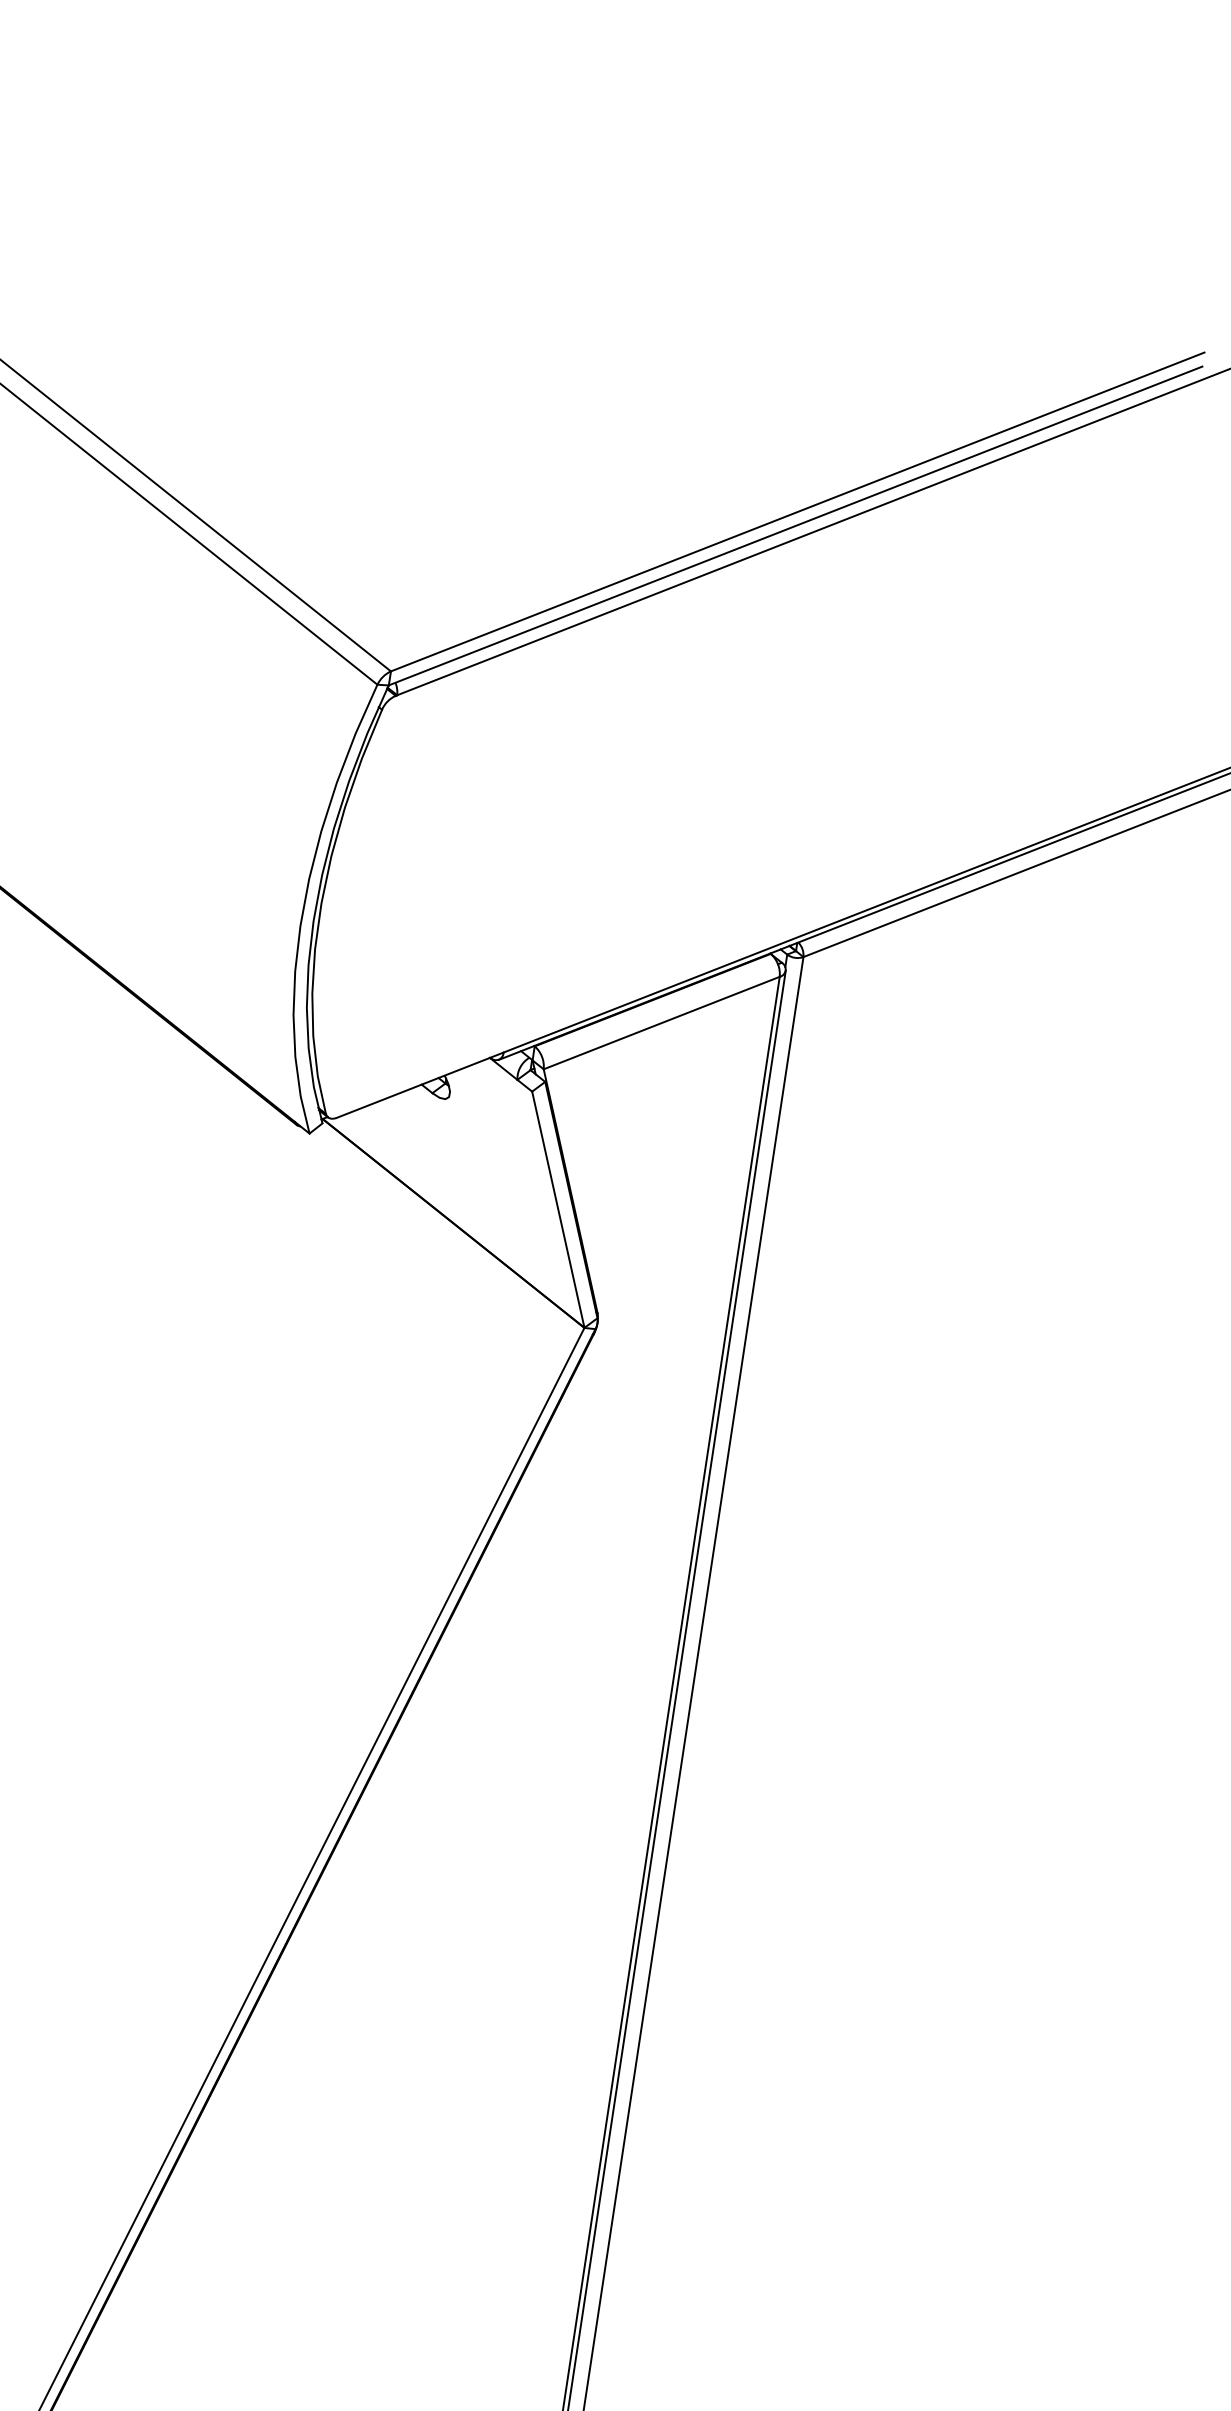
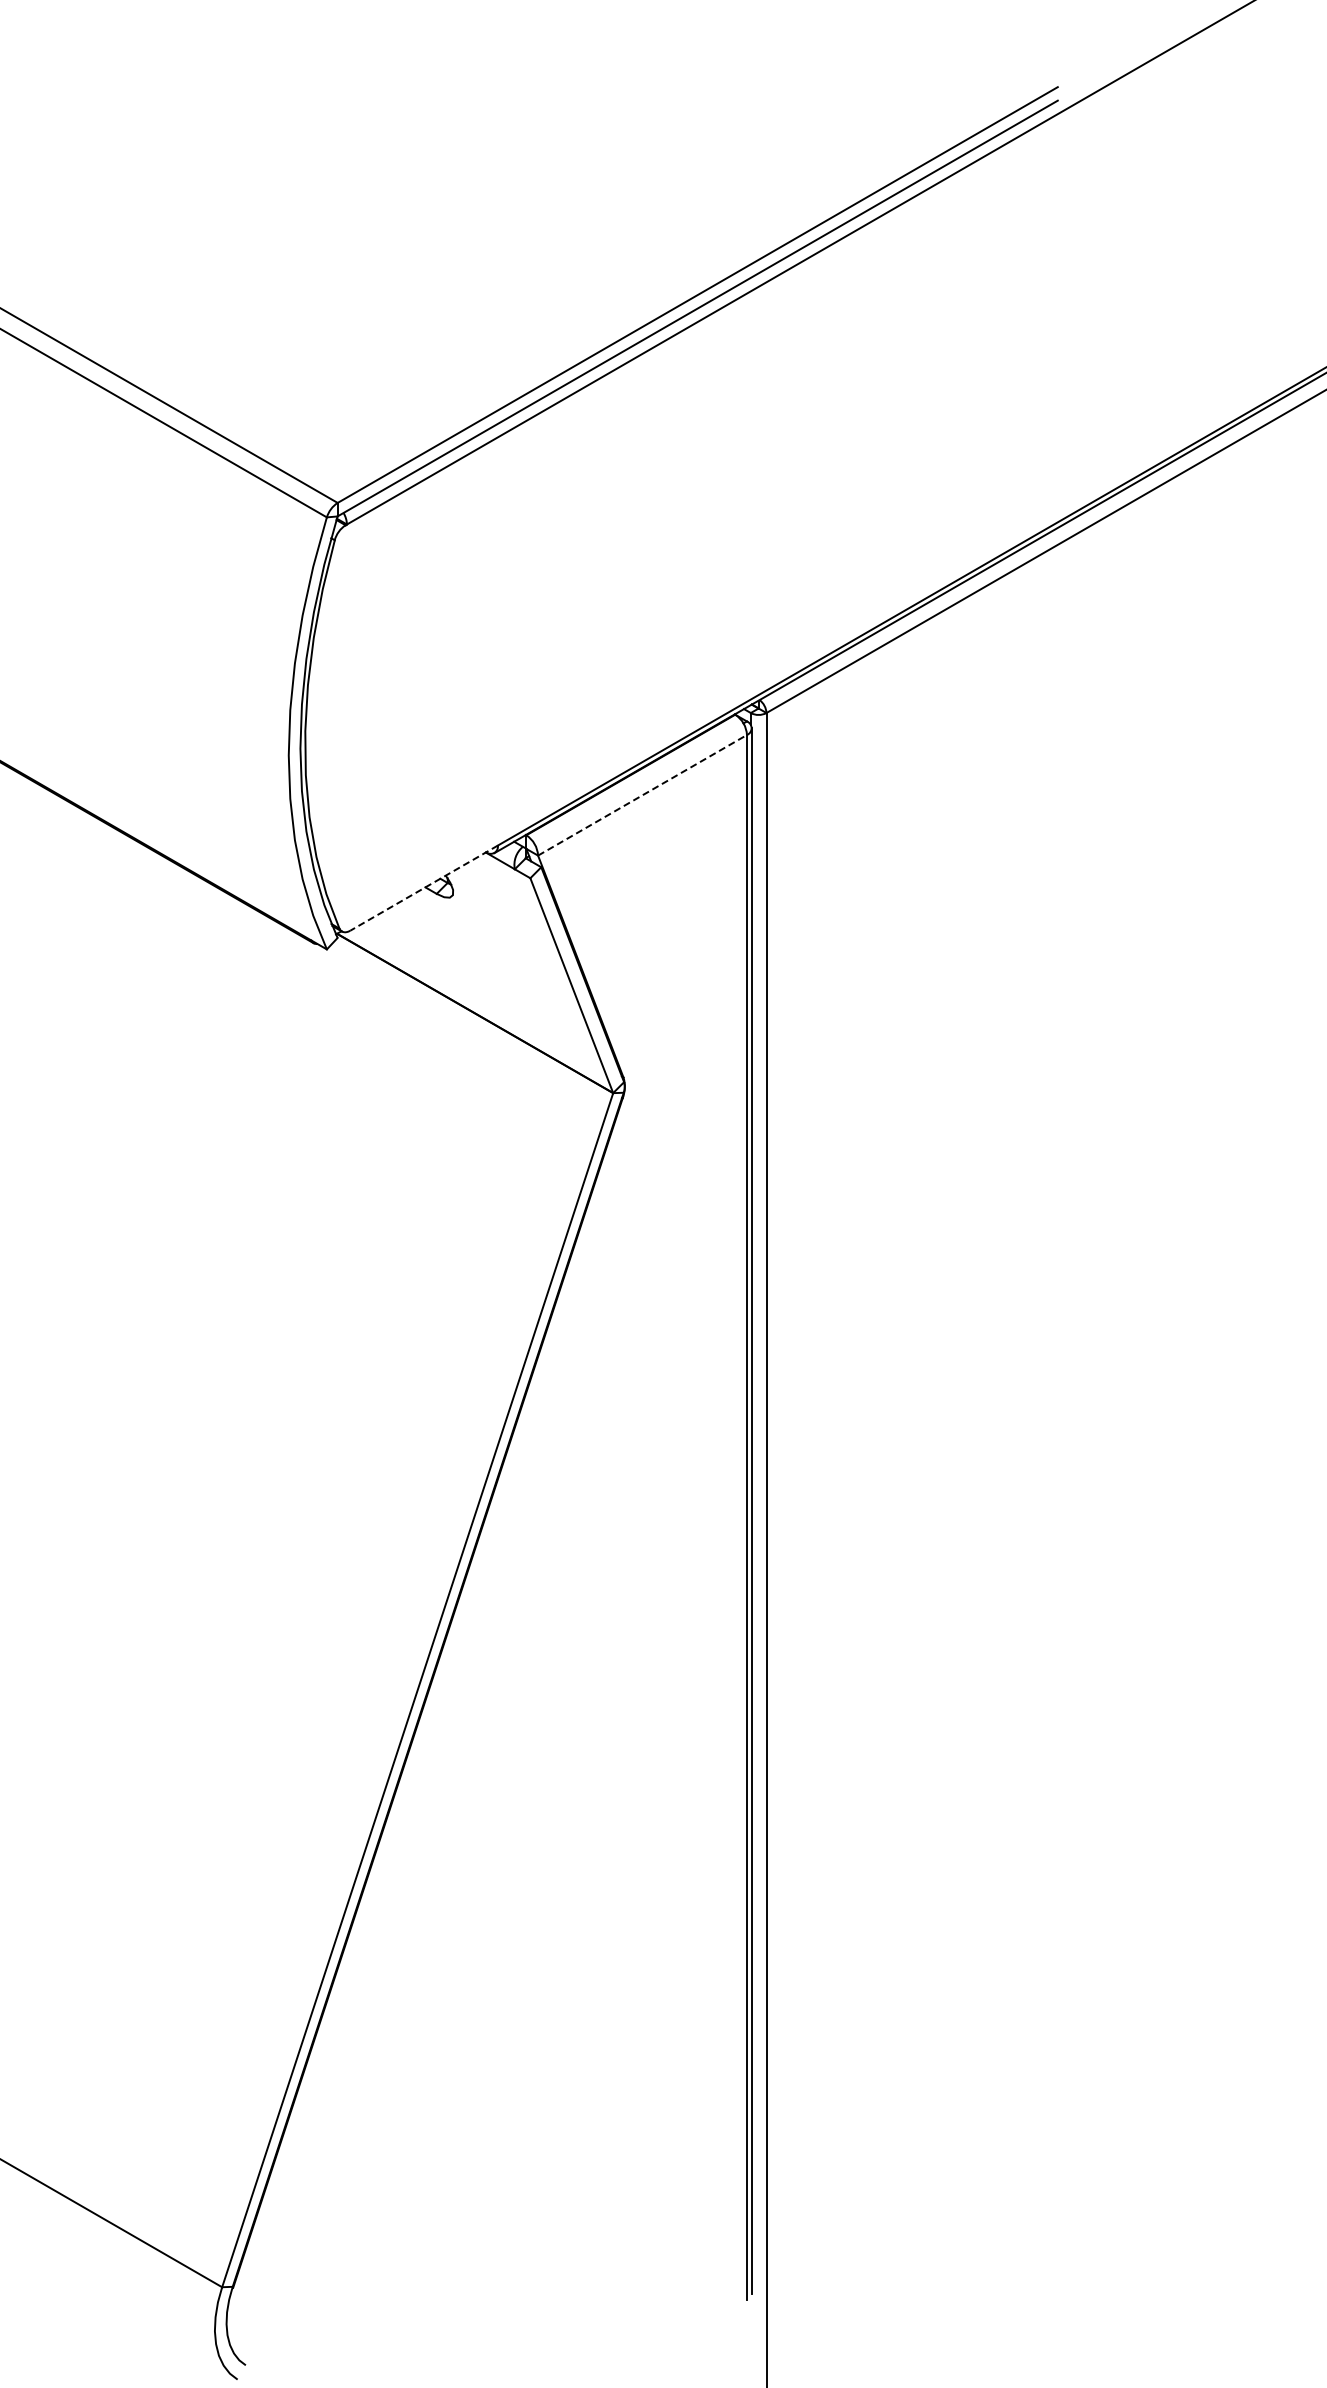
line: (661, 1023) -> (642, 795), solid -> dashed
line: (419, 1085) -> (423, 888), solid -> dashed

